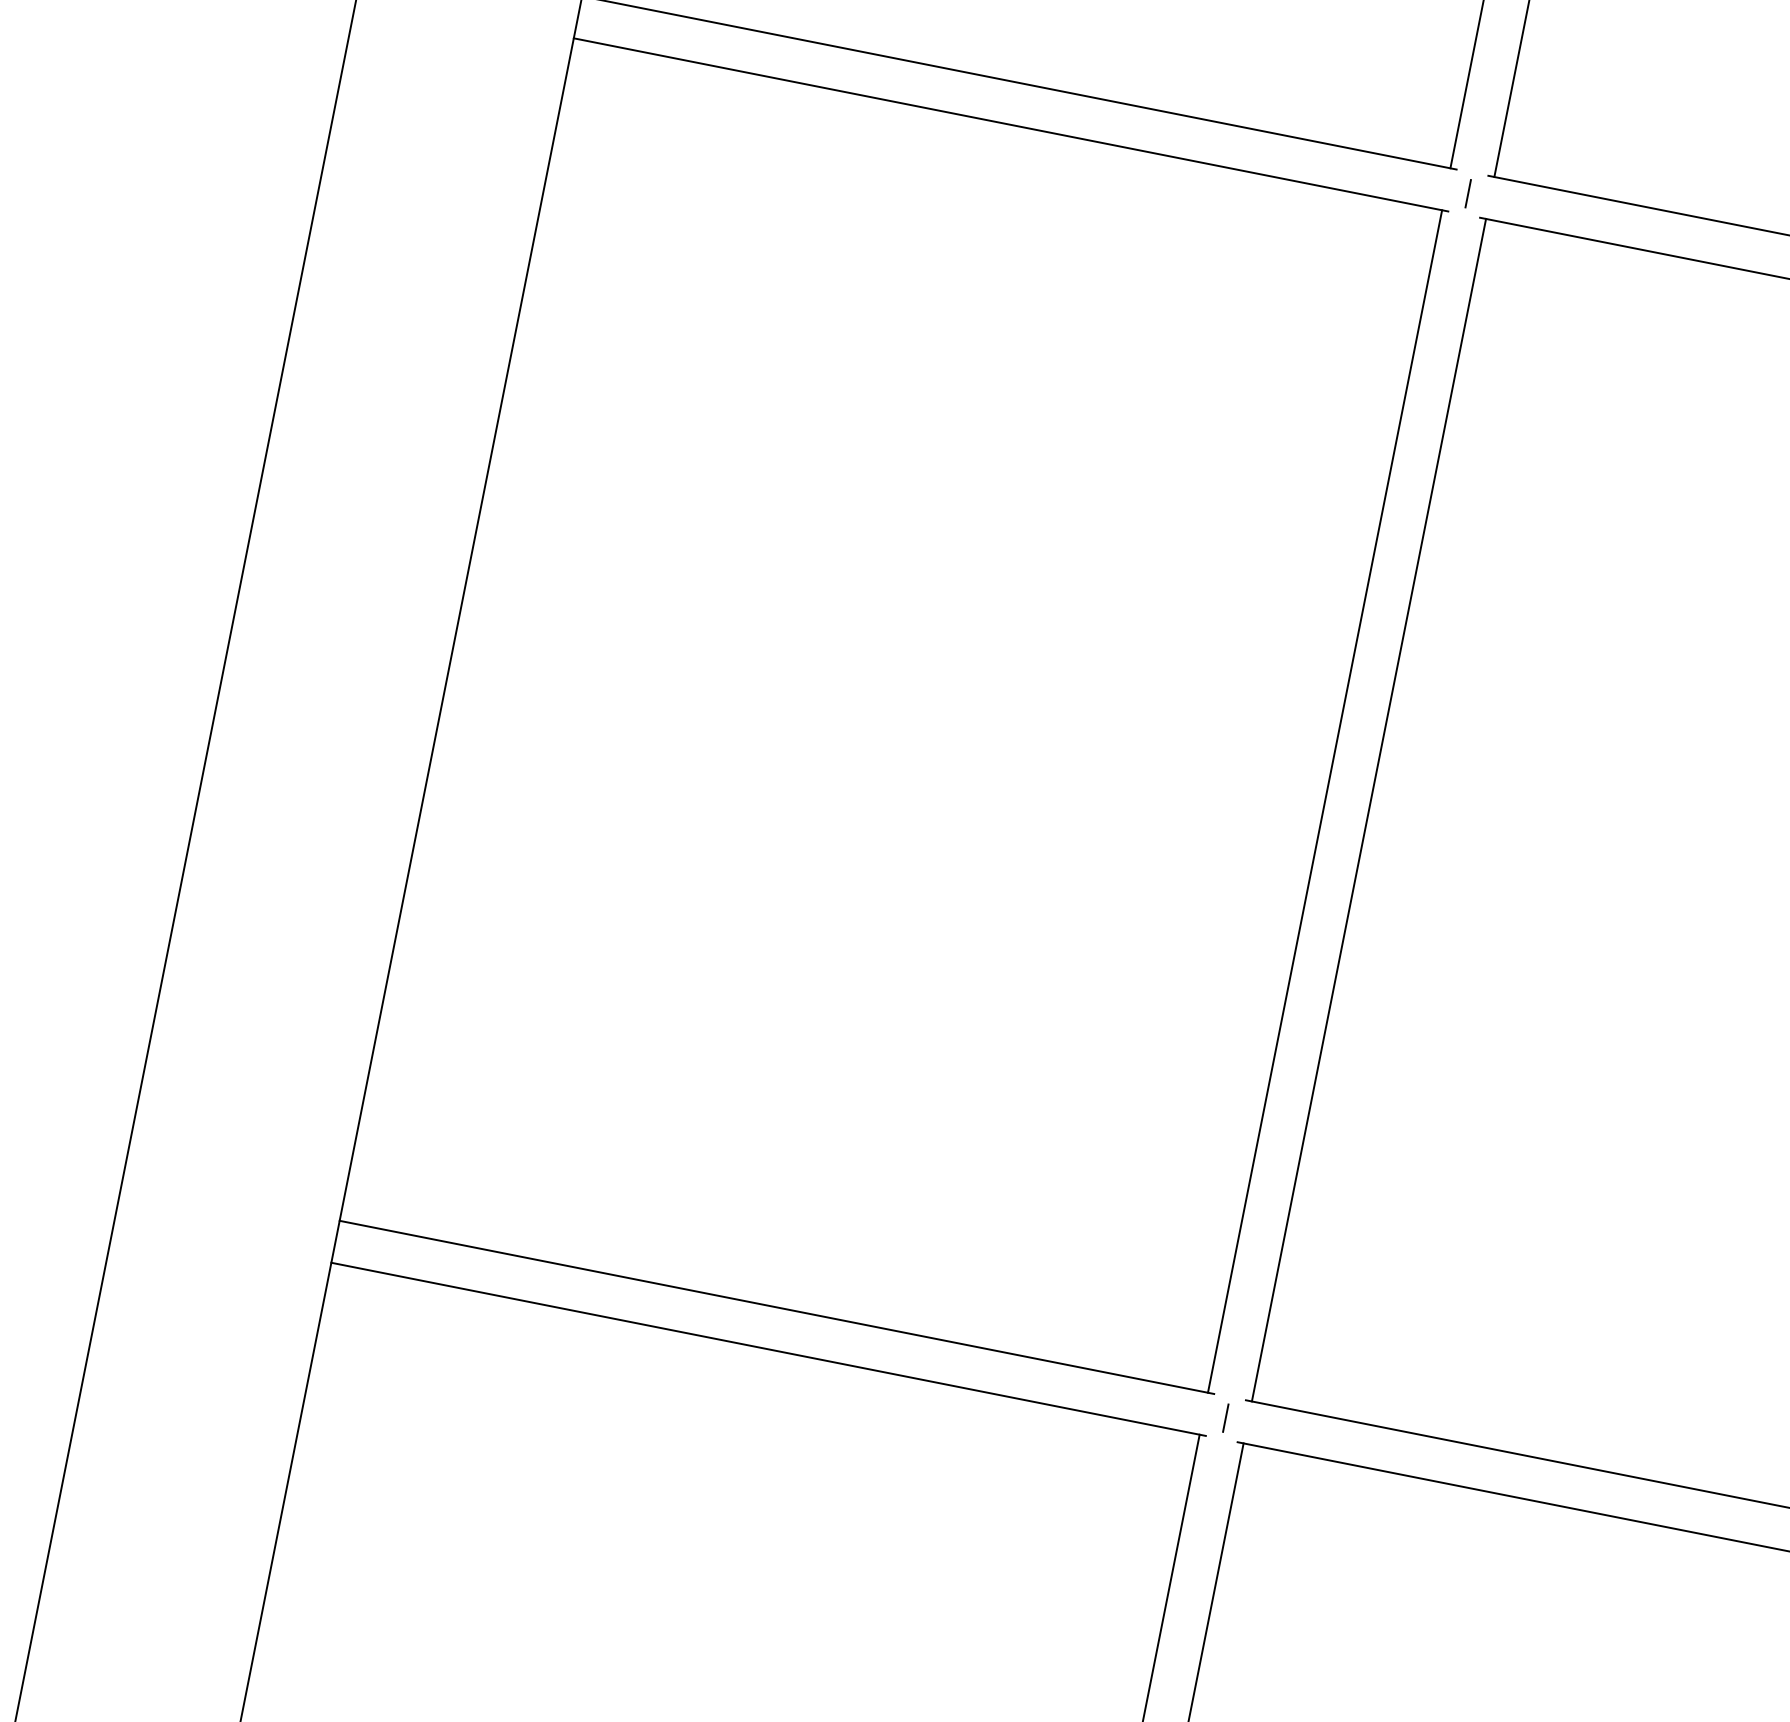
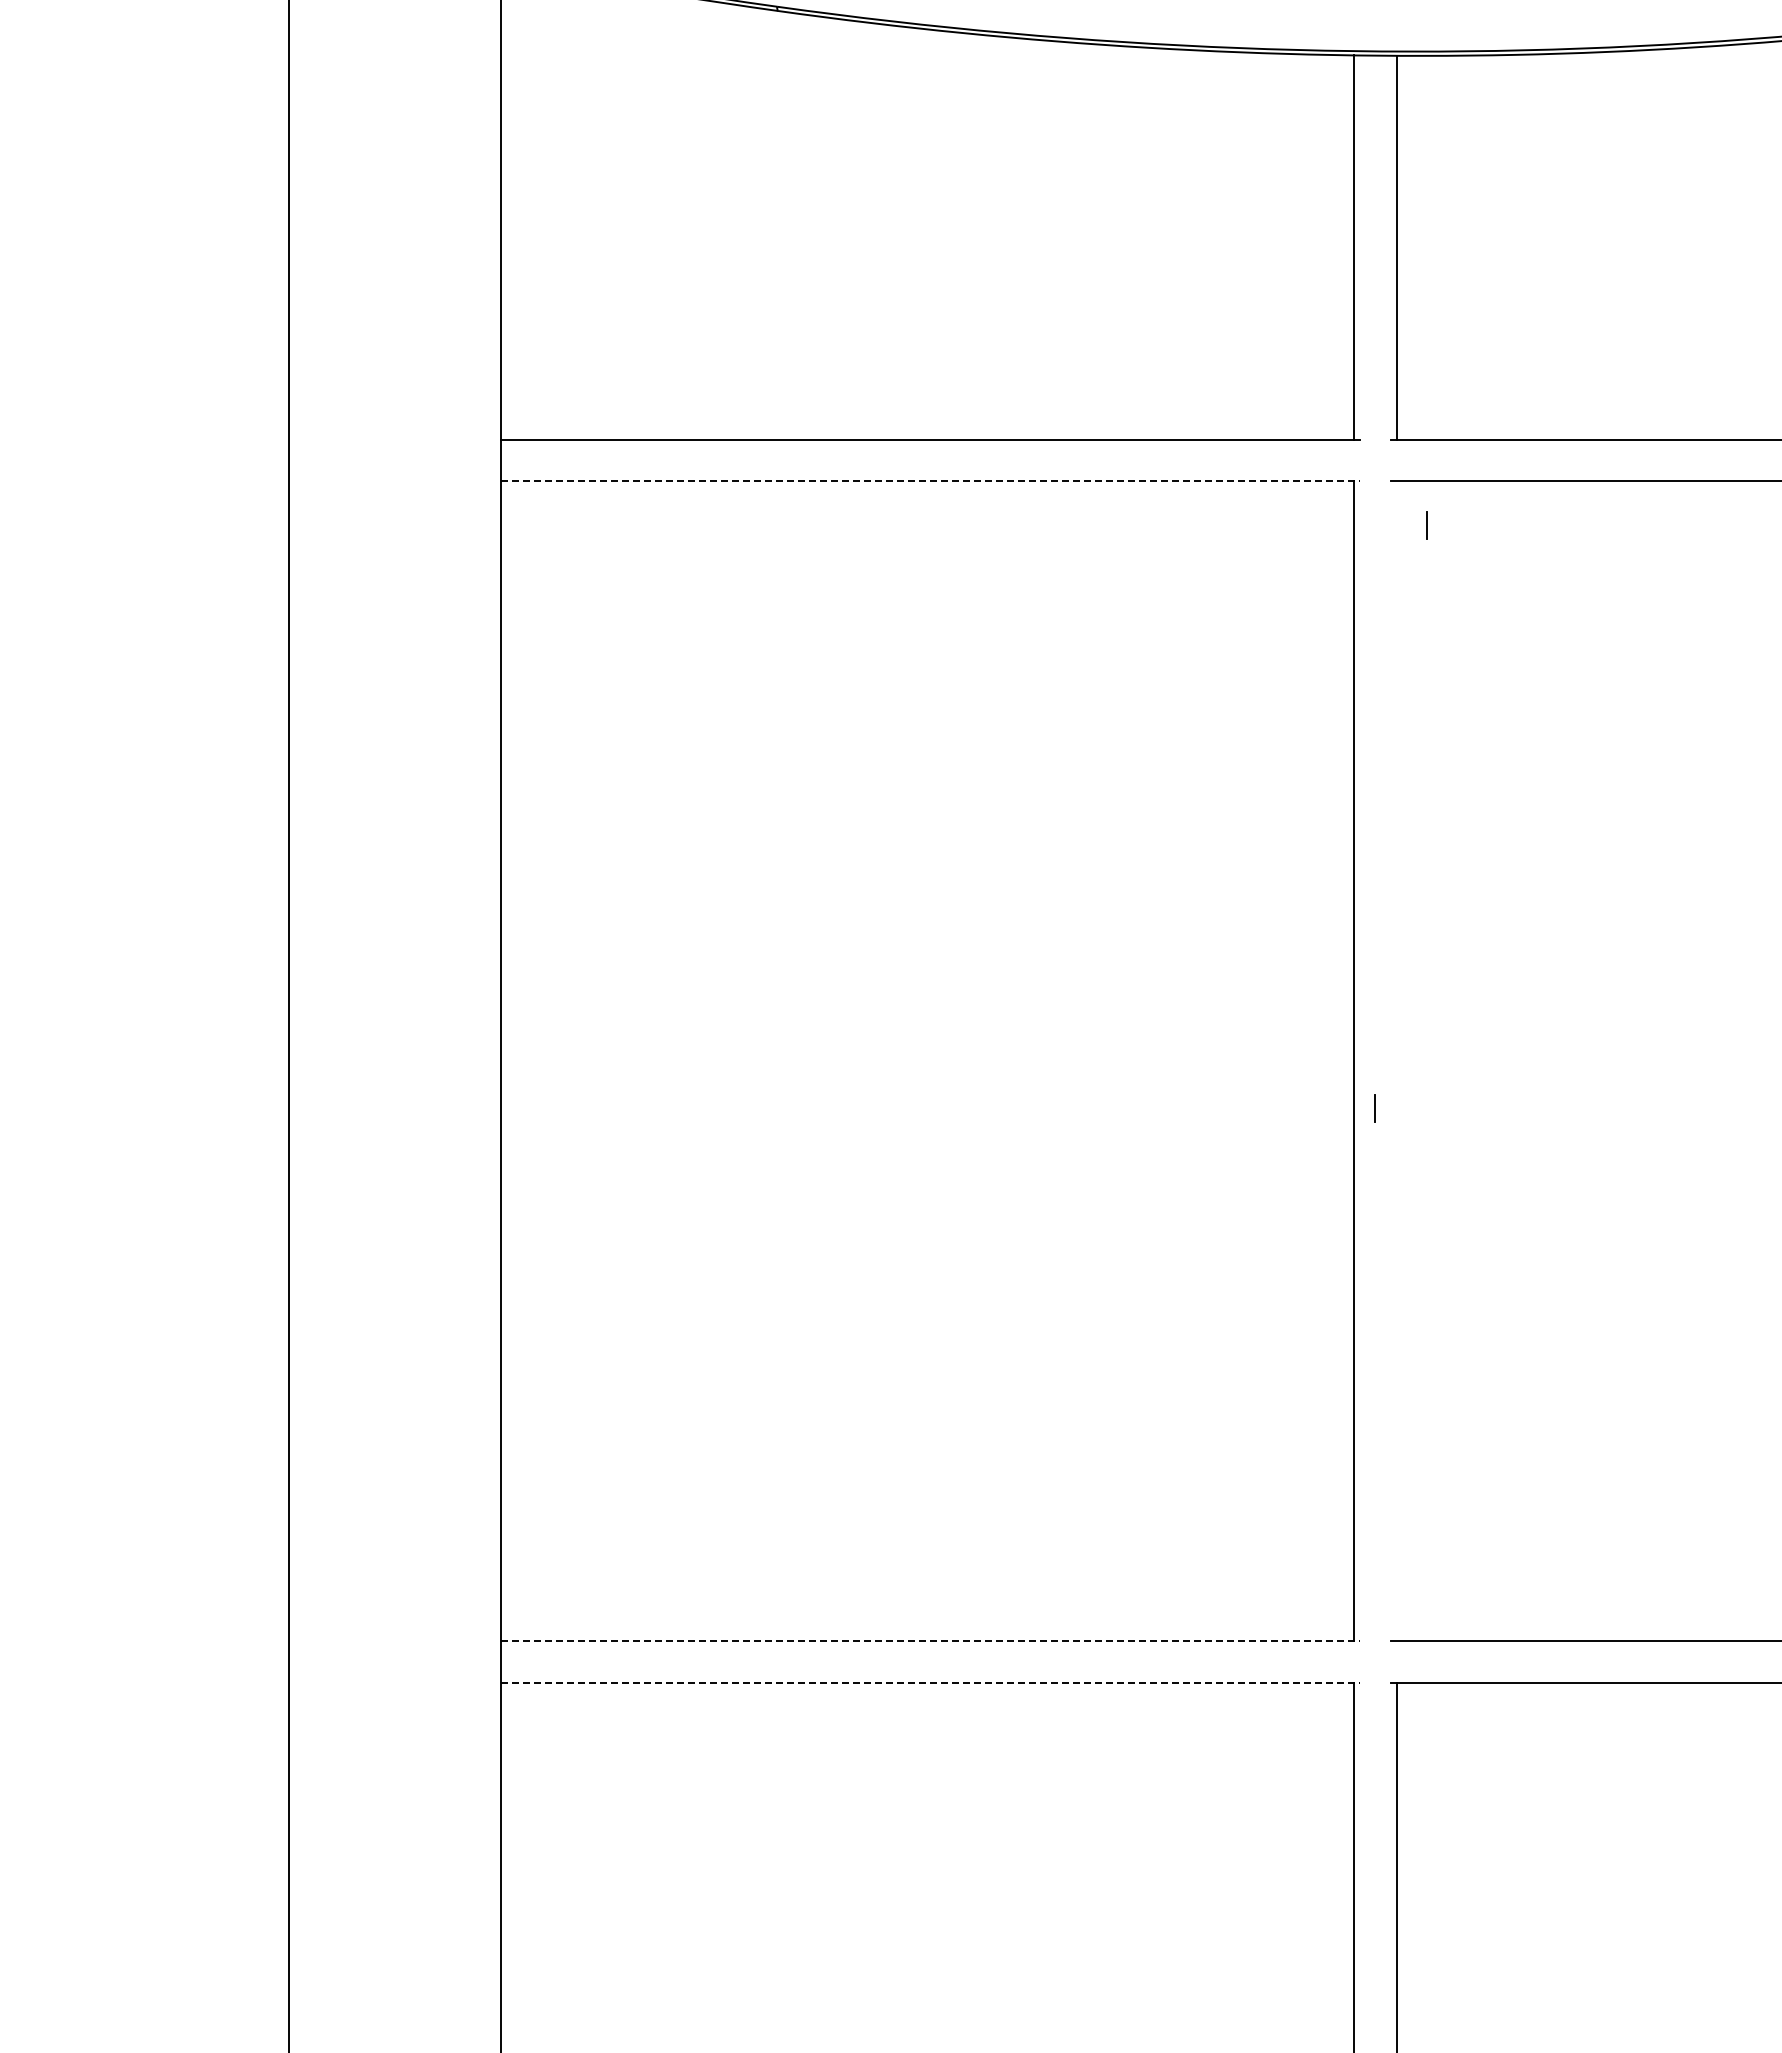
line: (1012, 124) -> (931, 480), solid -> dashed
line: (1467, 193) -> (1426, 525), moved
line: (1368, 809) -> (1396, 1060), removed
line: (777, 1307) -> (931, 1641), solid -> dashed
line: (769, 1349) -> (931, 1682), solid -> dashed
line: (1224, 1418) -> (1374, 1108), moved

